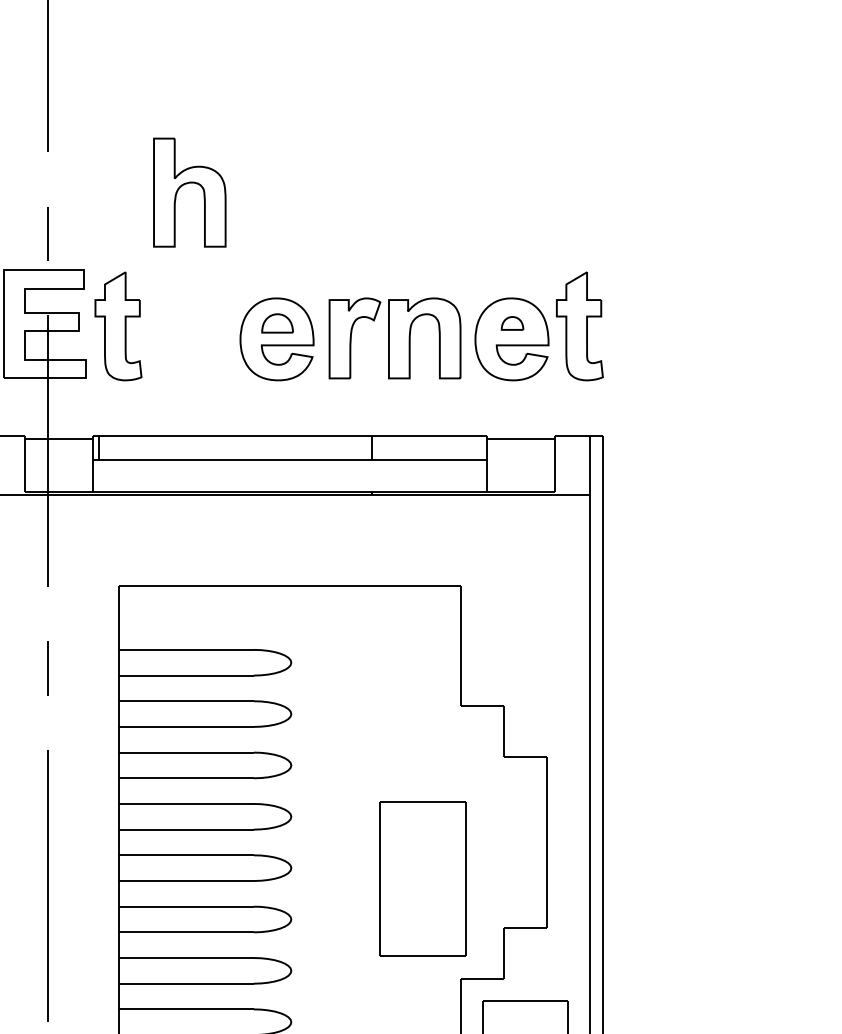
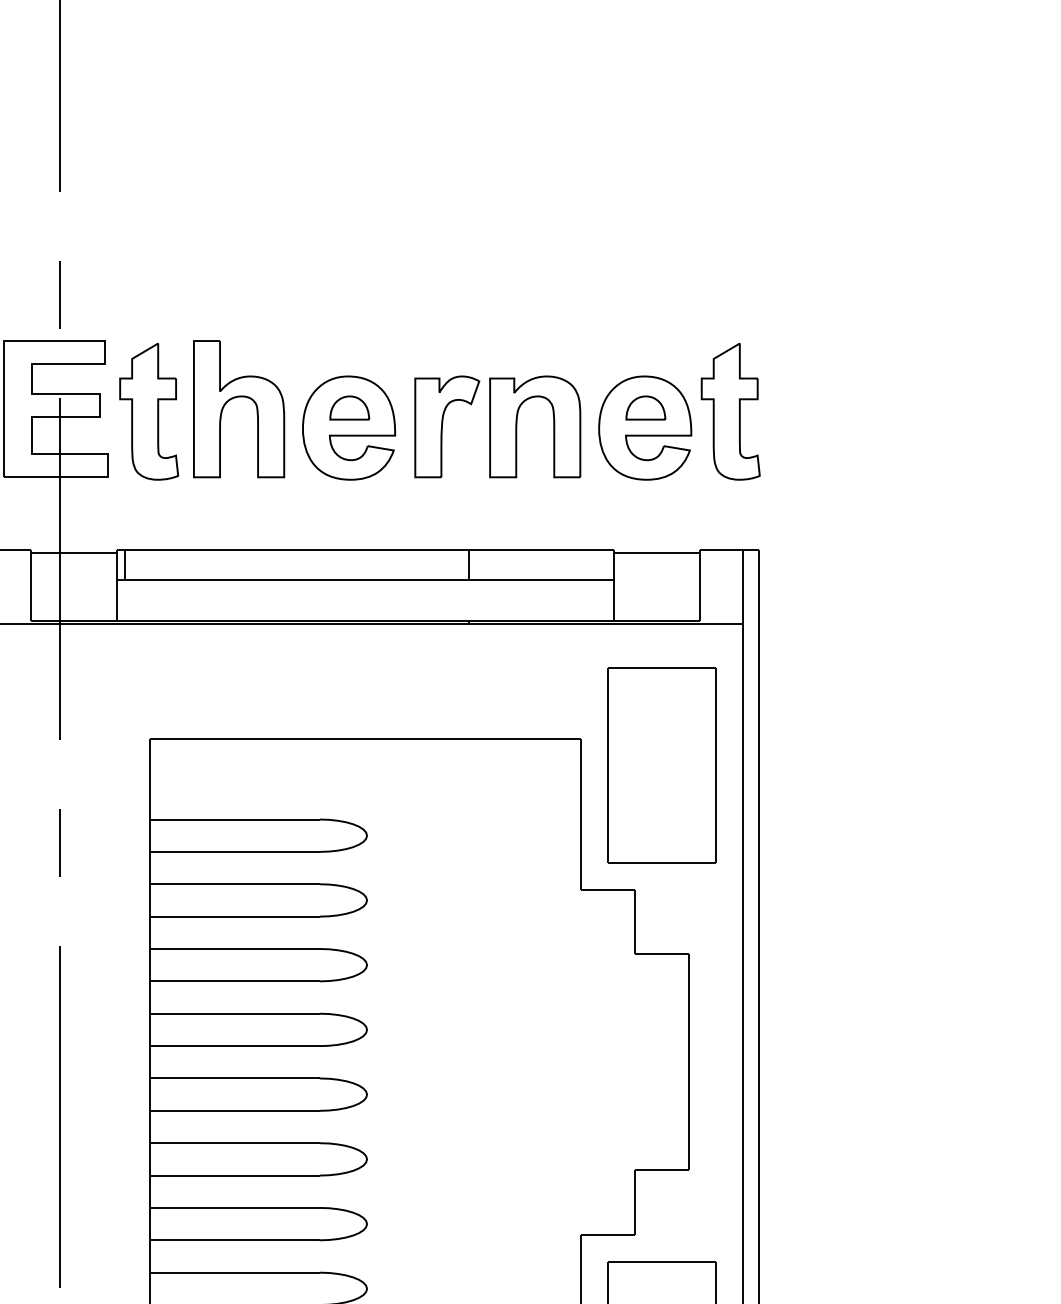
part: (186, 184) -> (235, 398), moved
part: (512, 323) -> (645, 407), size x1.43
part: (422, 879) -> (661, 765), moved

